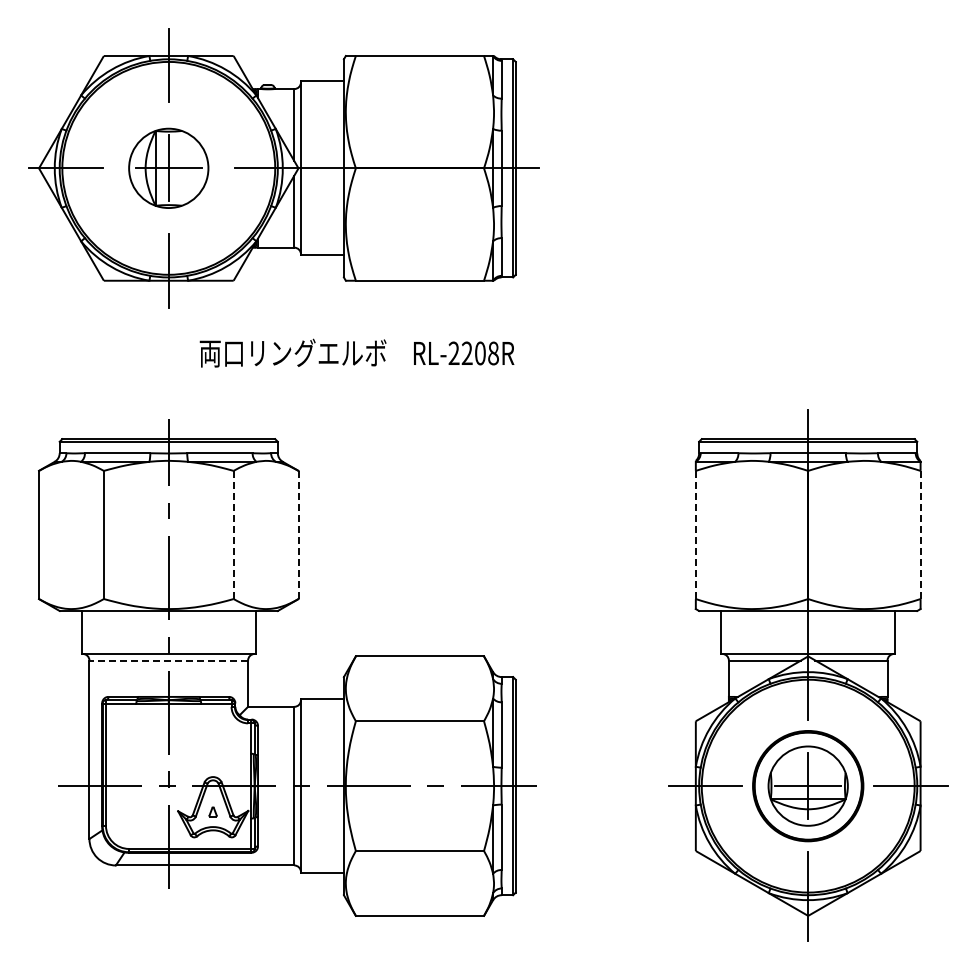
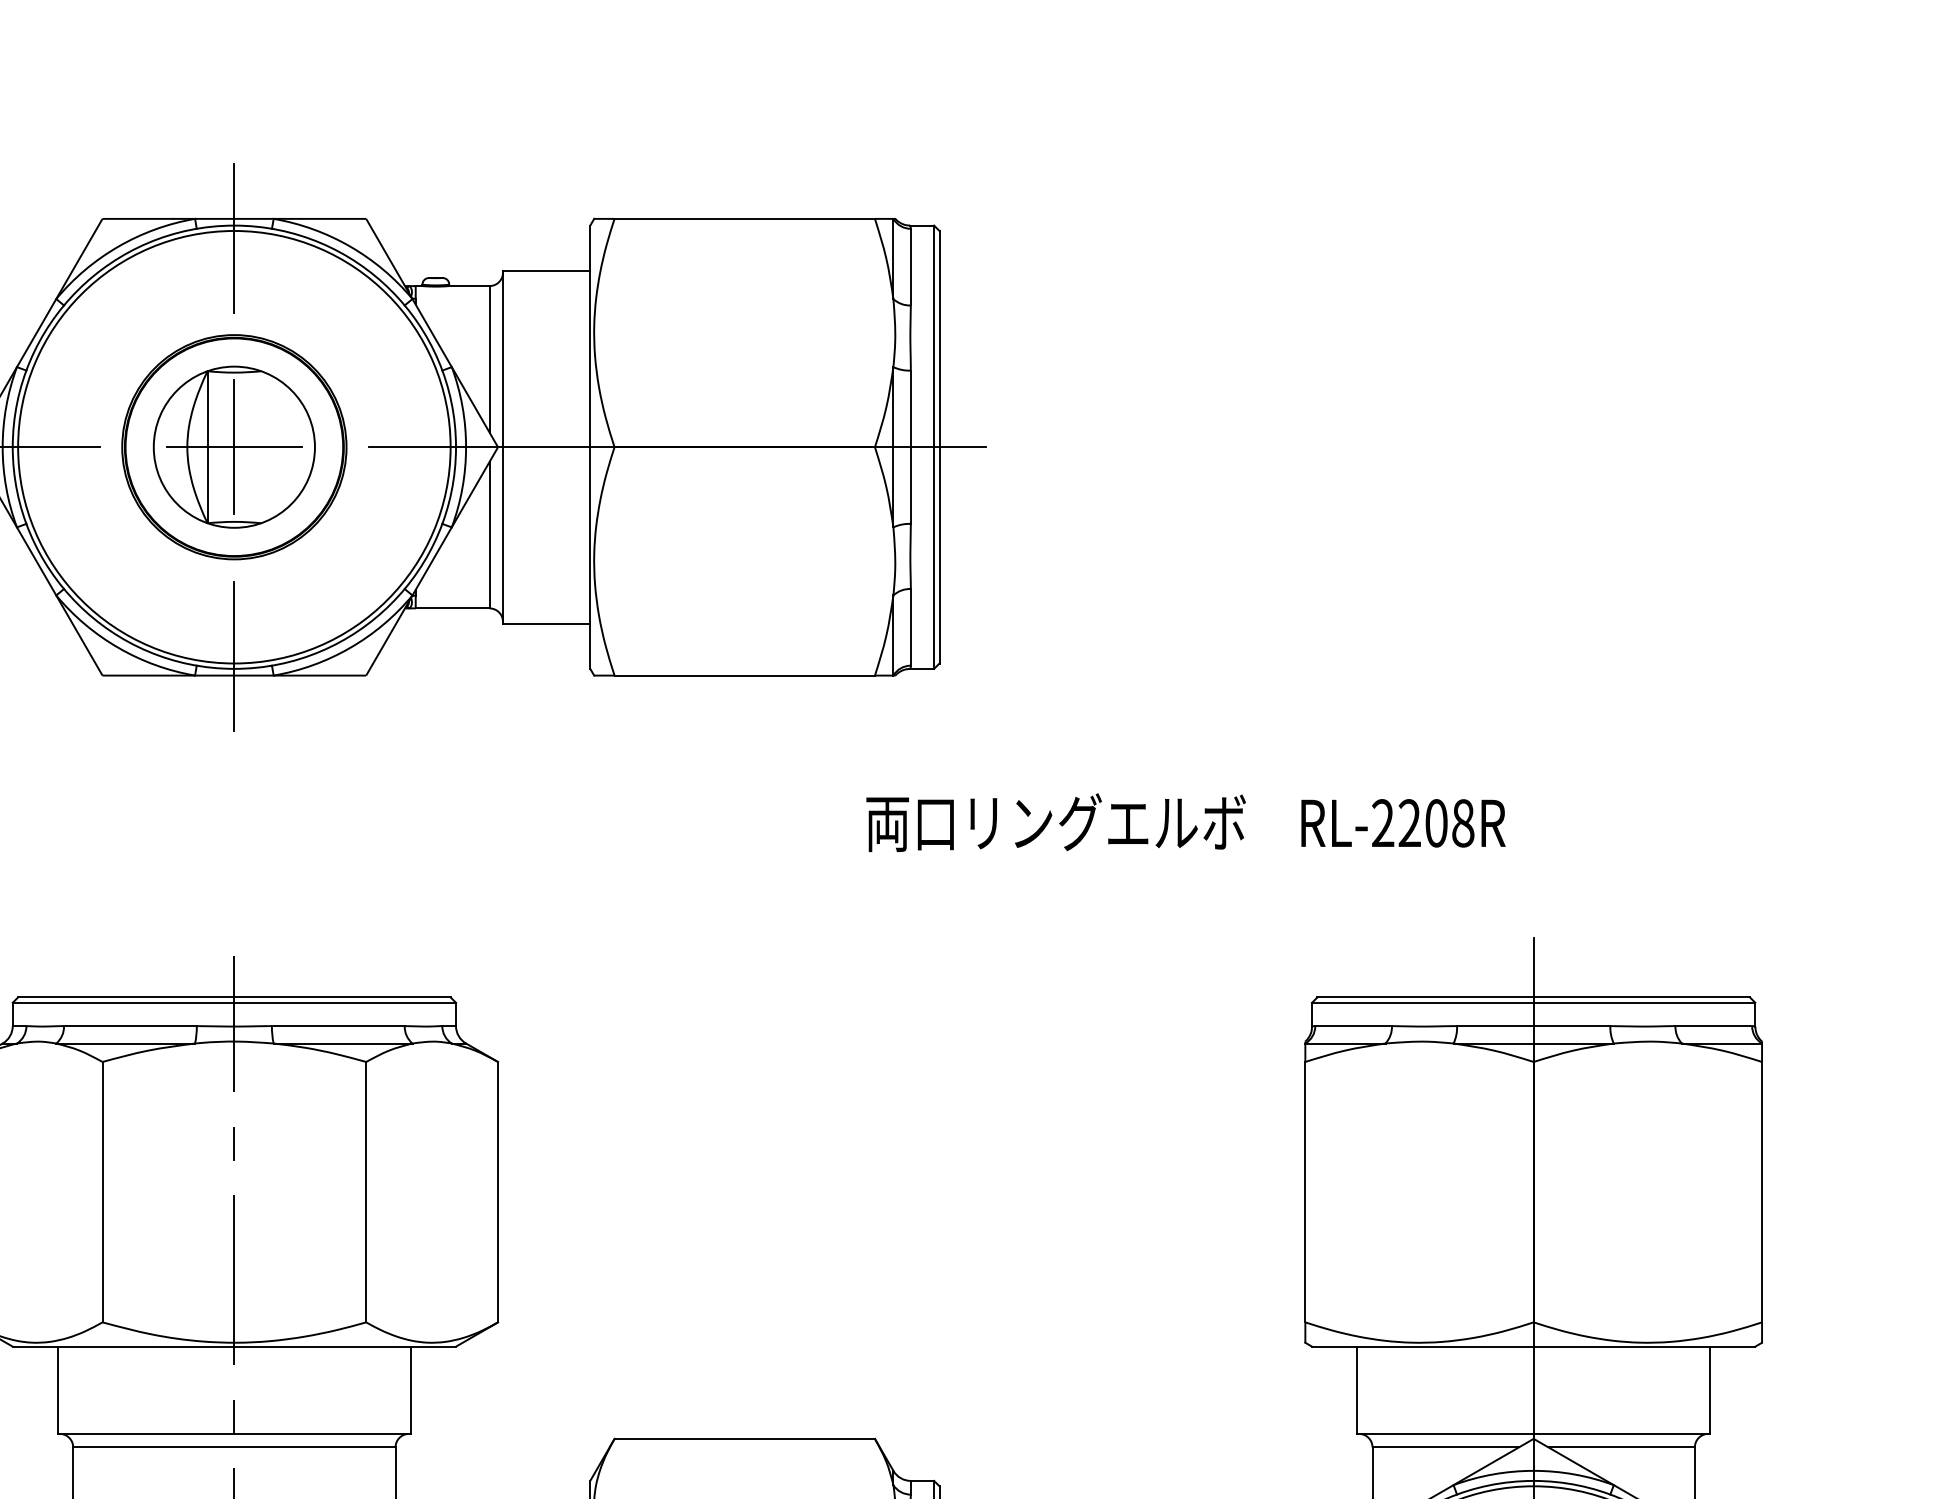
part: (168, 168) -> (233, 447), added
text: (356, 352) -> (1184, 821), moved
line: (233, 534) -> (365, 1191), dashed -> solid
line: (298, 534) -> (497, 1191), dashed -> solid
line: (695, 534) -> (1304, 1191), dashed -> solid
line: (920, 534) -> (1761, 1191), dashed -> solid
line: (168, 660) -> (233, 1447), dashed -> solid

